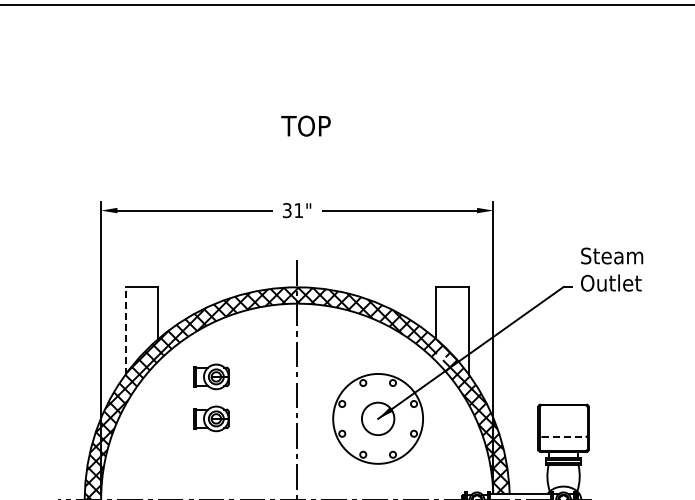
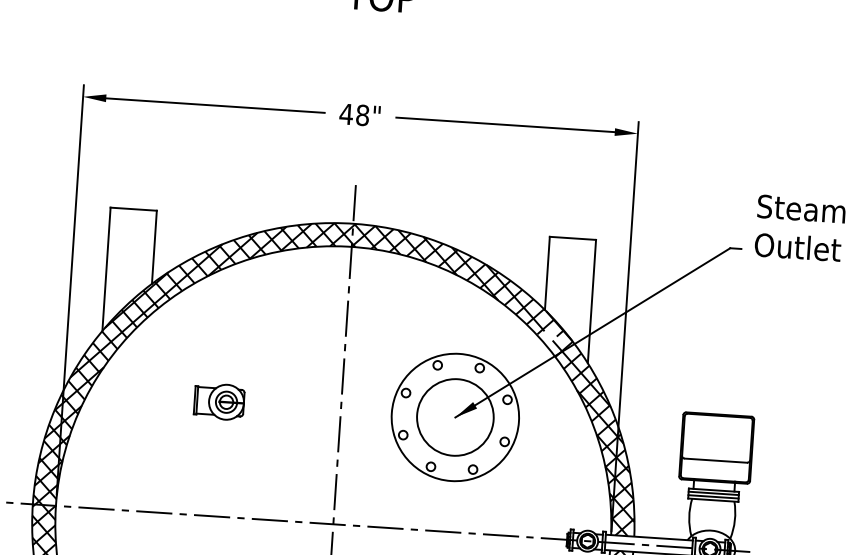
text: (292, 210) -> (353, 114), 31" -> 48"
line: (125, 330) -> (106, 268), dashed -> solid
part: (211, 376) -> (223, 341), removed
circle: (378, 418) -> (455, 416), size x1.67
line: (564, 437) -> (717, 461), dashed -> solid

